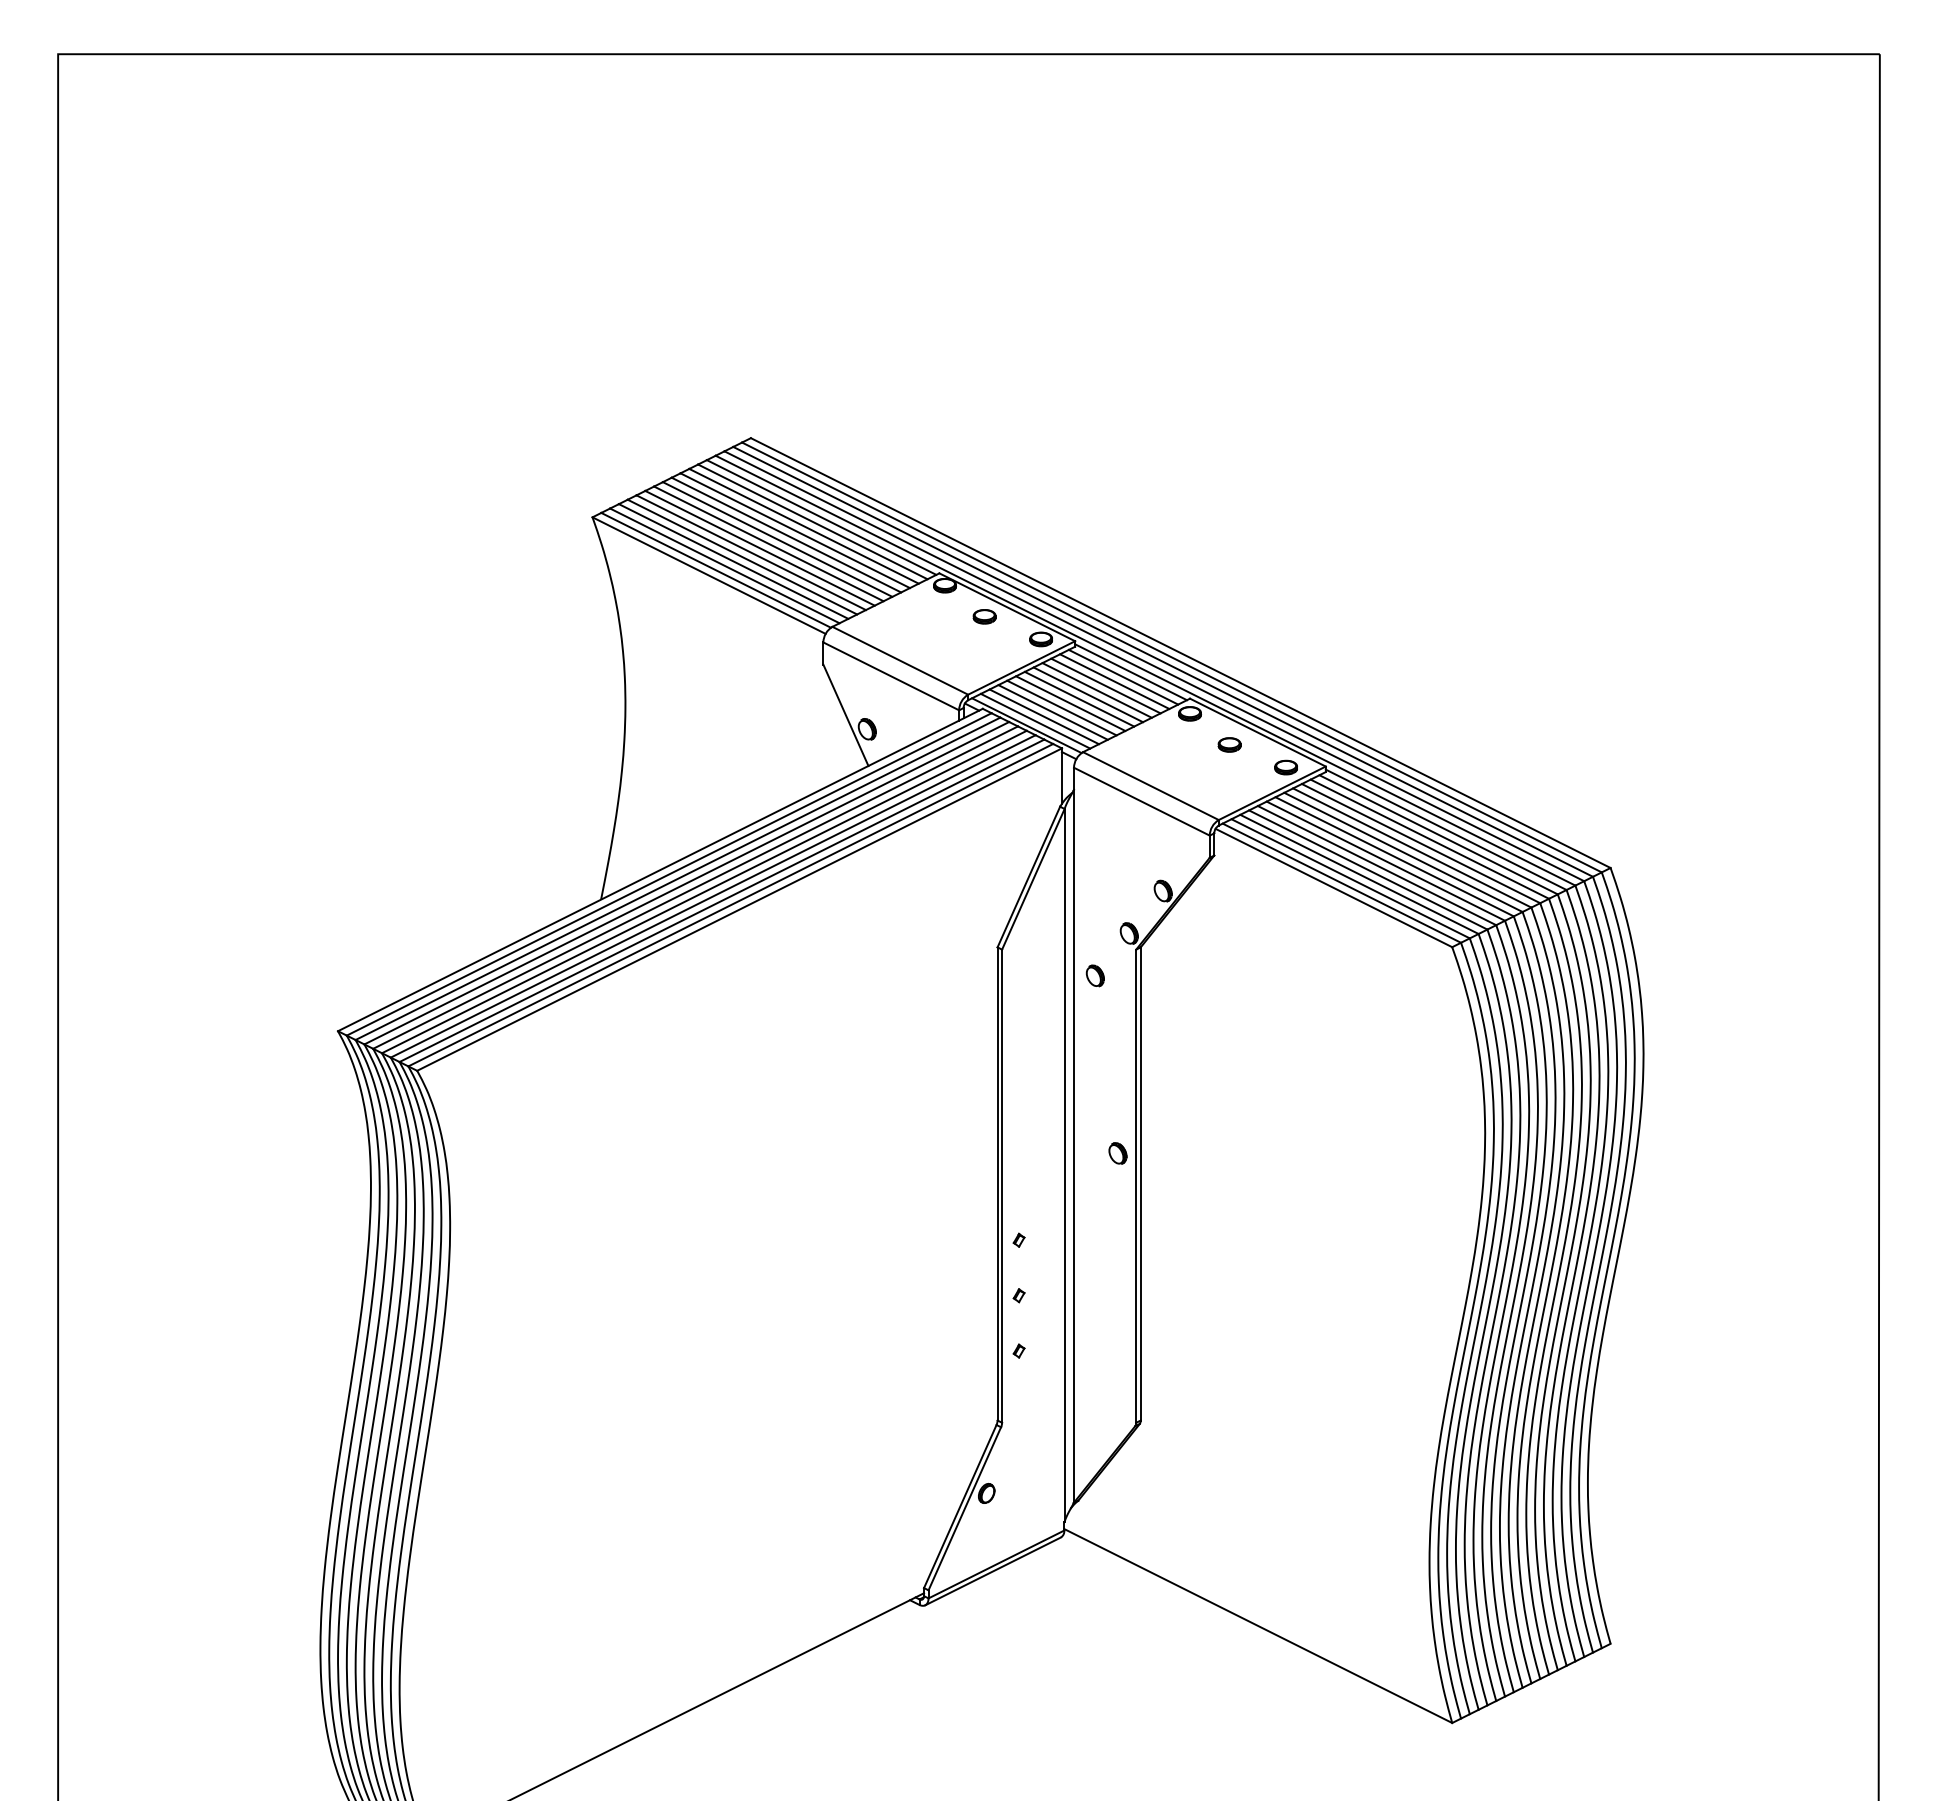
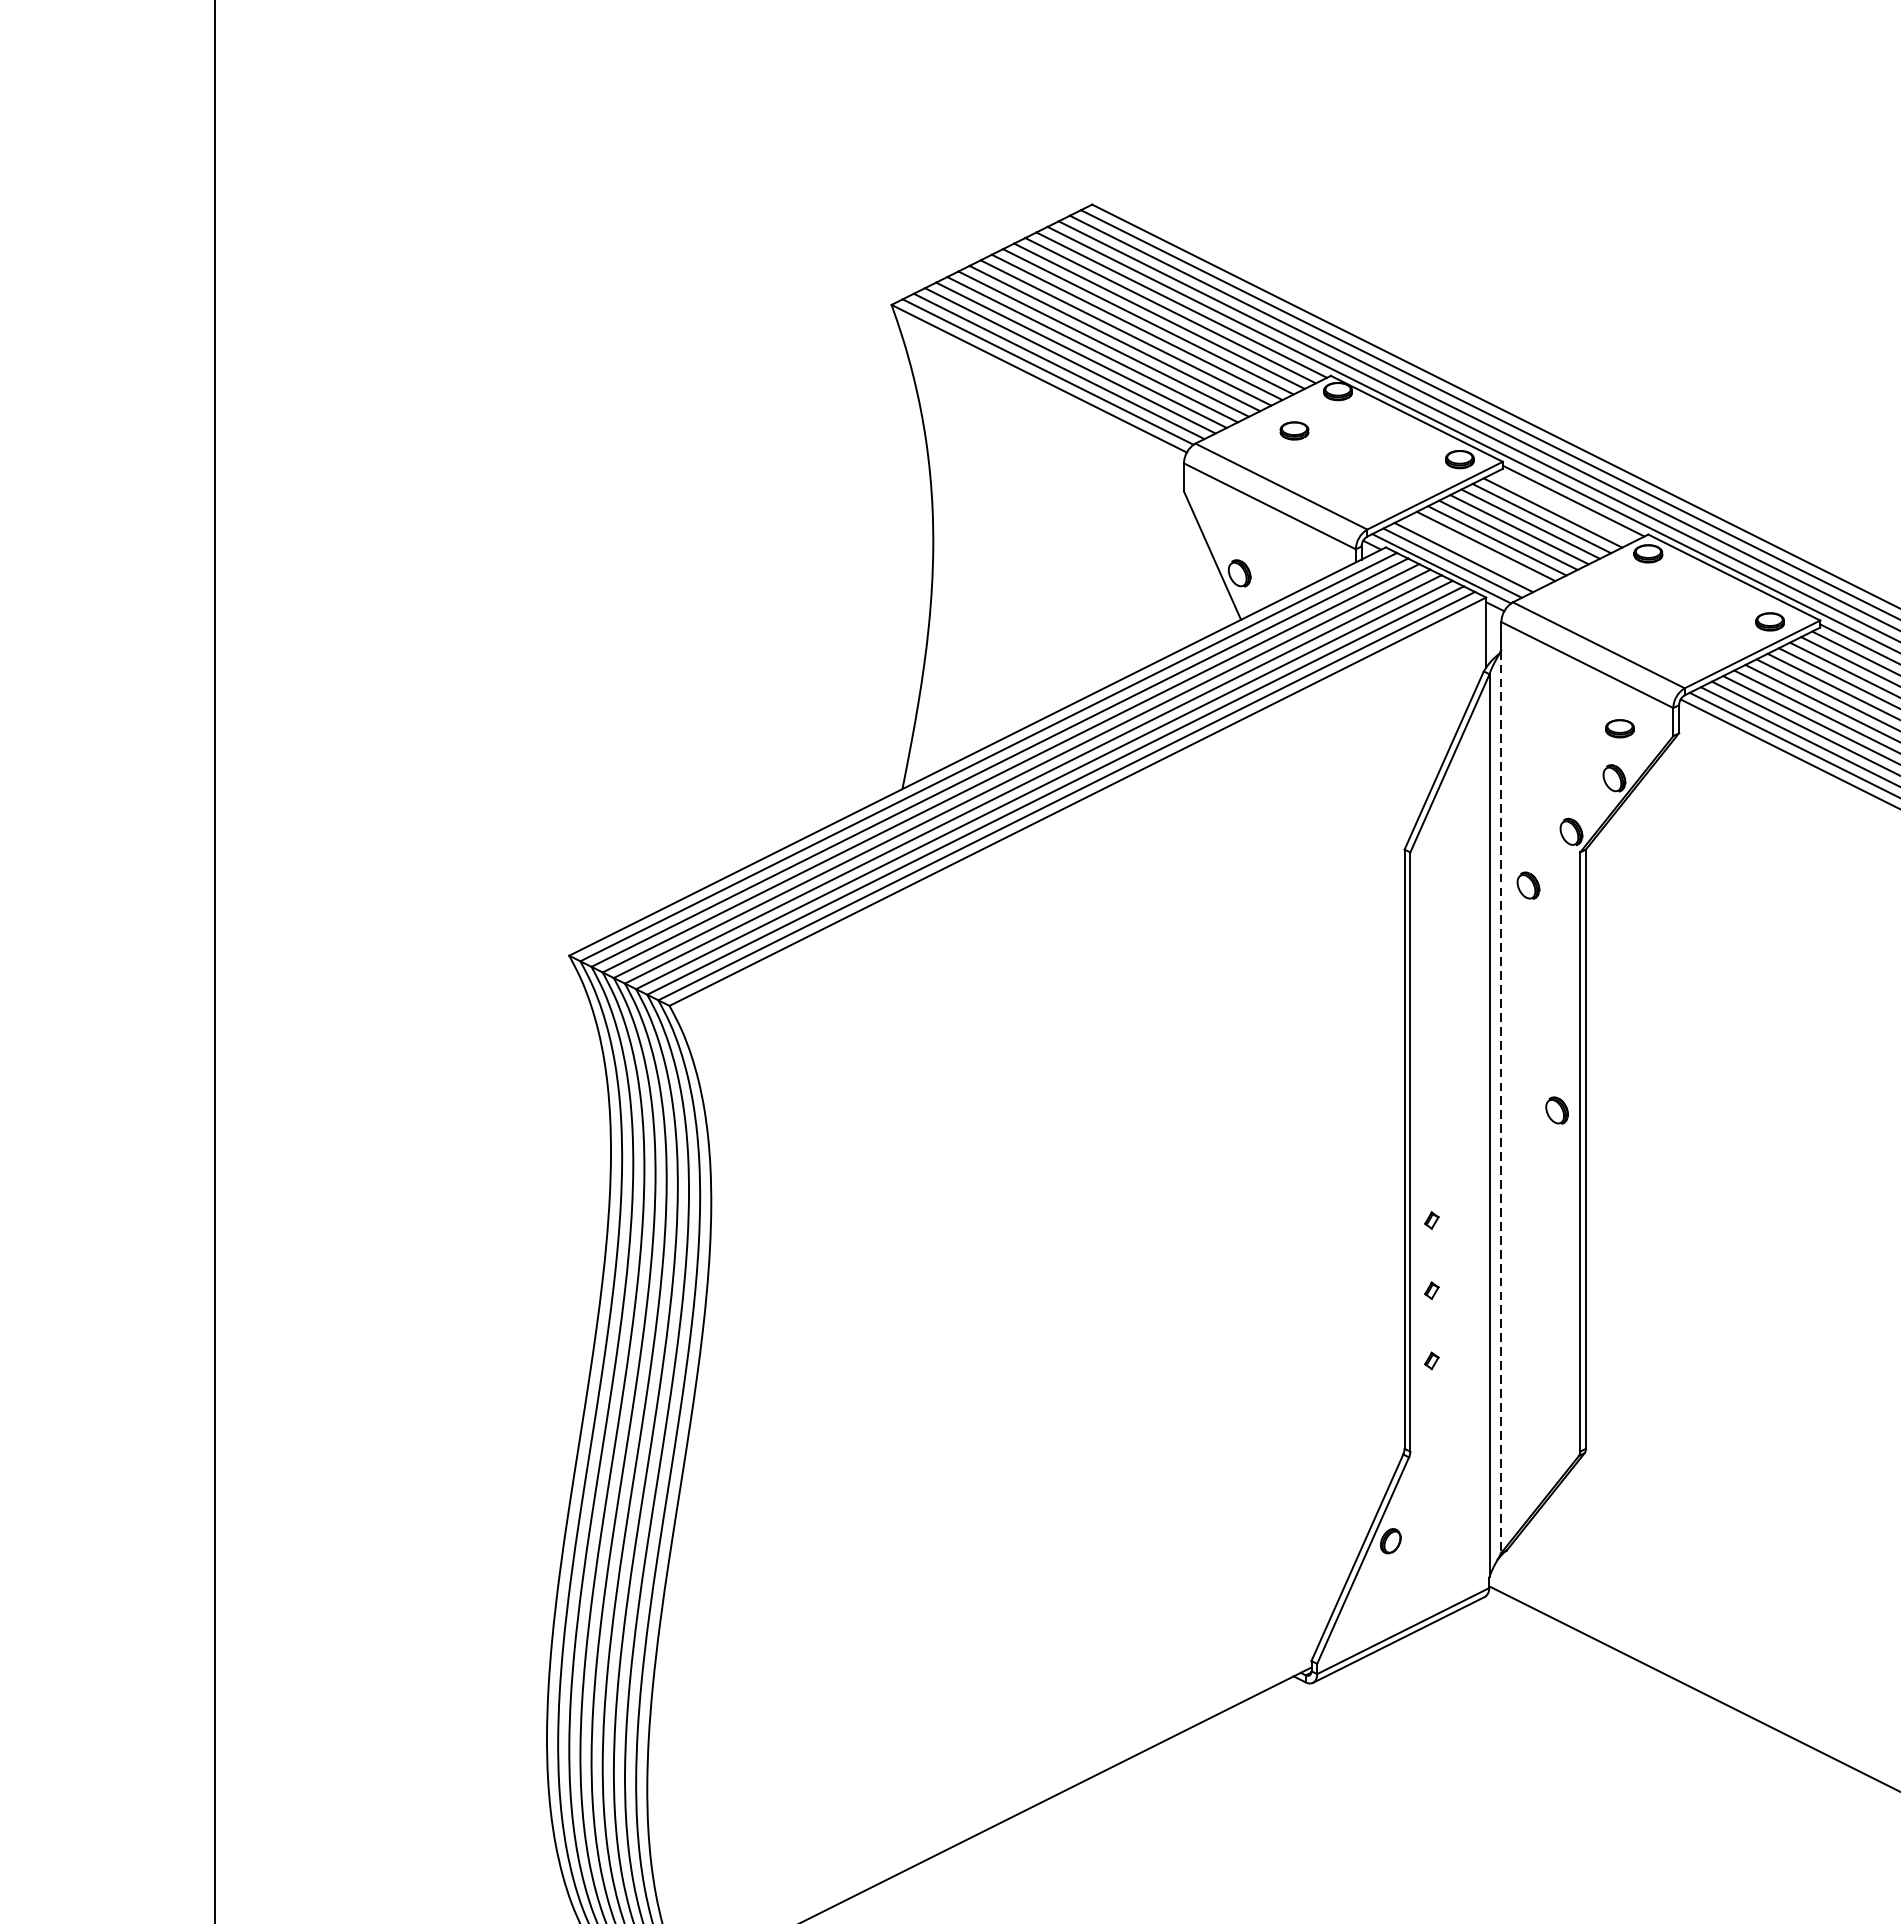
part: (984, 616) -> (1294, 430), moved
line: (1123, 676) -> (1564, 506), removed
line: (1052, 712) -> (1474, 552), removed
part: (1229, 744) -> (1619, 728), moved
line: (1073, 1147) -> (1500, 1103), solid -> dashed

